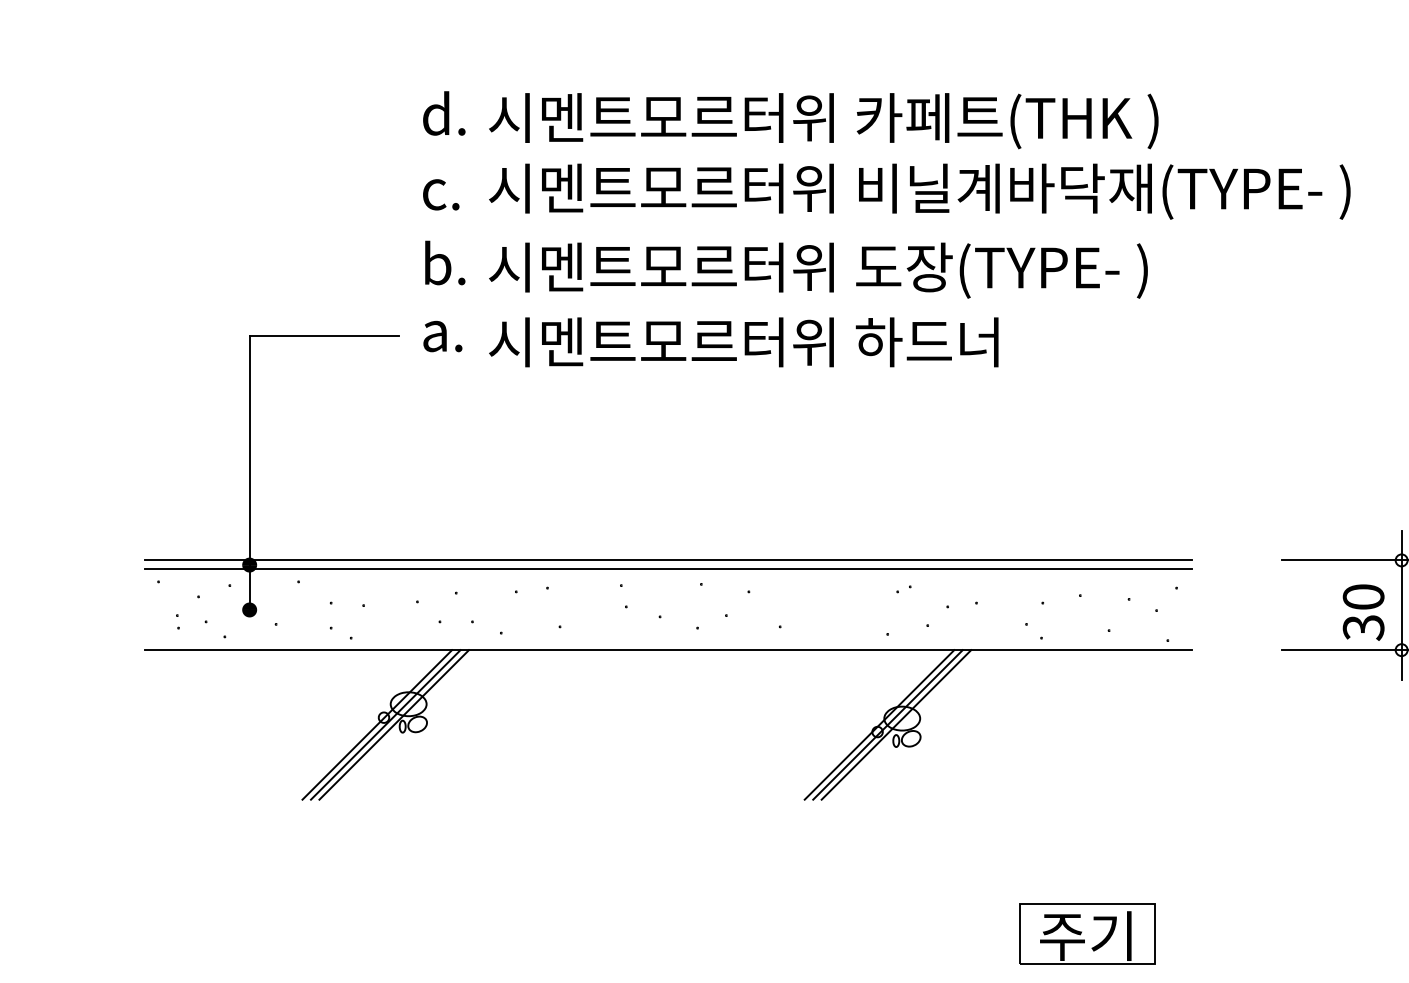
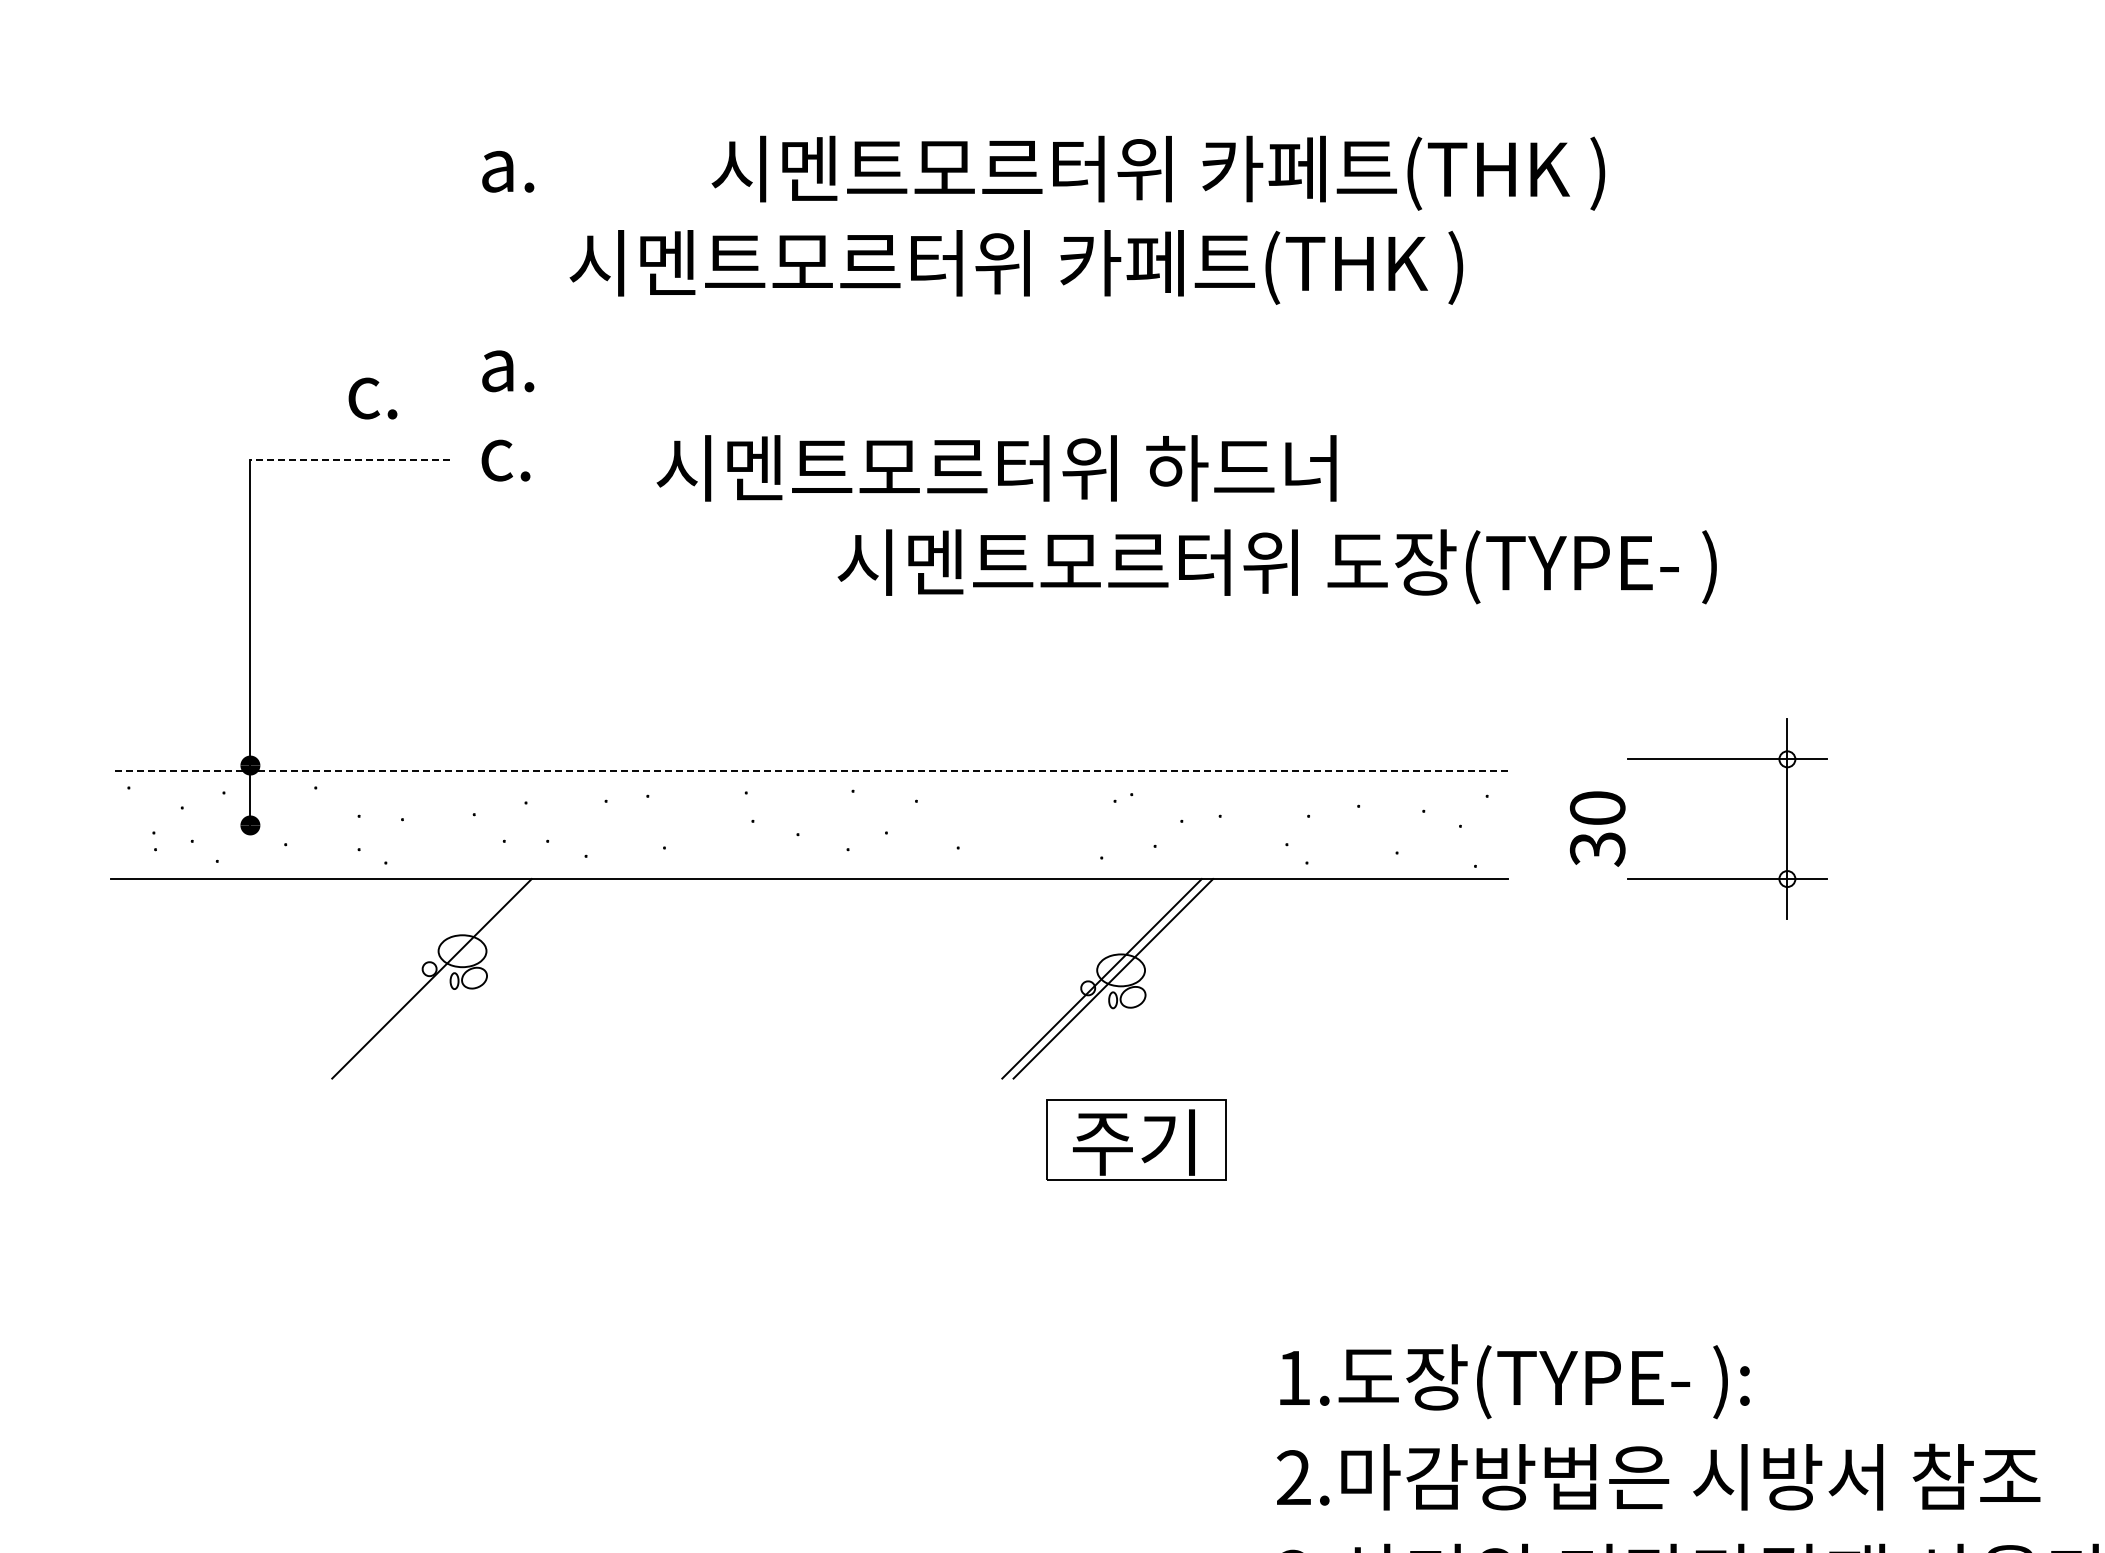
text: (443, 113) -> (509, 162), d. -> a.
text: (823, 120) -> (1158, 172), moved
text: (1103, 191) -> (1389, 267), 시멘트모르터위 비닐계바닥재(TYPE- ) -> 시멘트모르터위 카페트(THK )
text: (440, 194) -> (372, 398), moved
text: (444, 262) -> (510, 362), b. -> a.
text: (817, 270) -> (1276, 566), moved
line: (324, 336) -> (350, 460), solid -> dashed
text: (442, 336) -> (507, 460), a. -> c.
text: (743, 342) -> (996, 468), moved
line: (668, 560) -> (809, 759), removed
line: (668, 569) -> (809, 771), solid -> dashed
text: (1363, 612) -> (1597, 828), moved
line: (377, 724) -> (420, 978), removed
line: (394, 724) -> (443, 978), removed
line: (879, 724) -> (1090, 978), removed
part: (1087, 933) -> (1136, 1139), moved

